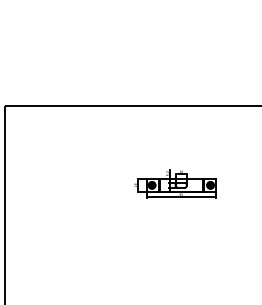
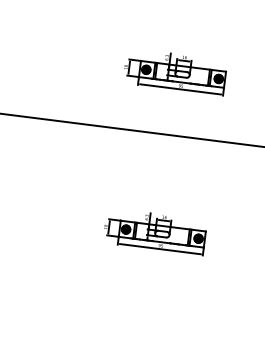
part: (175, 54) -> (175, 71), added

